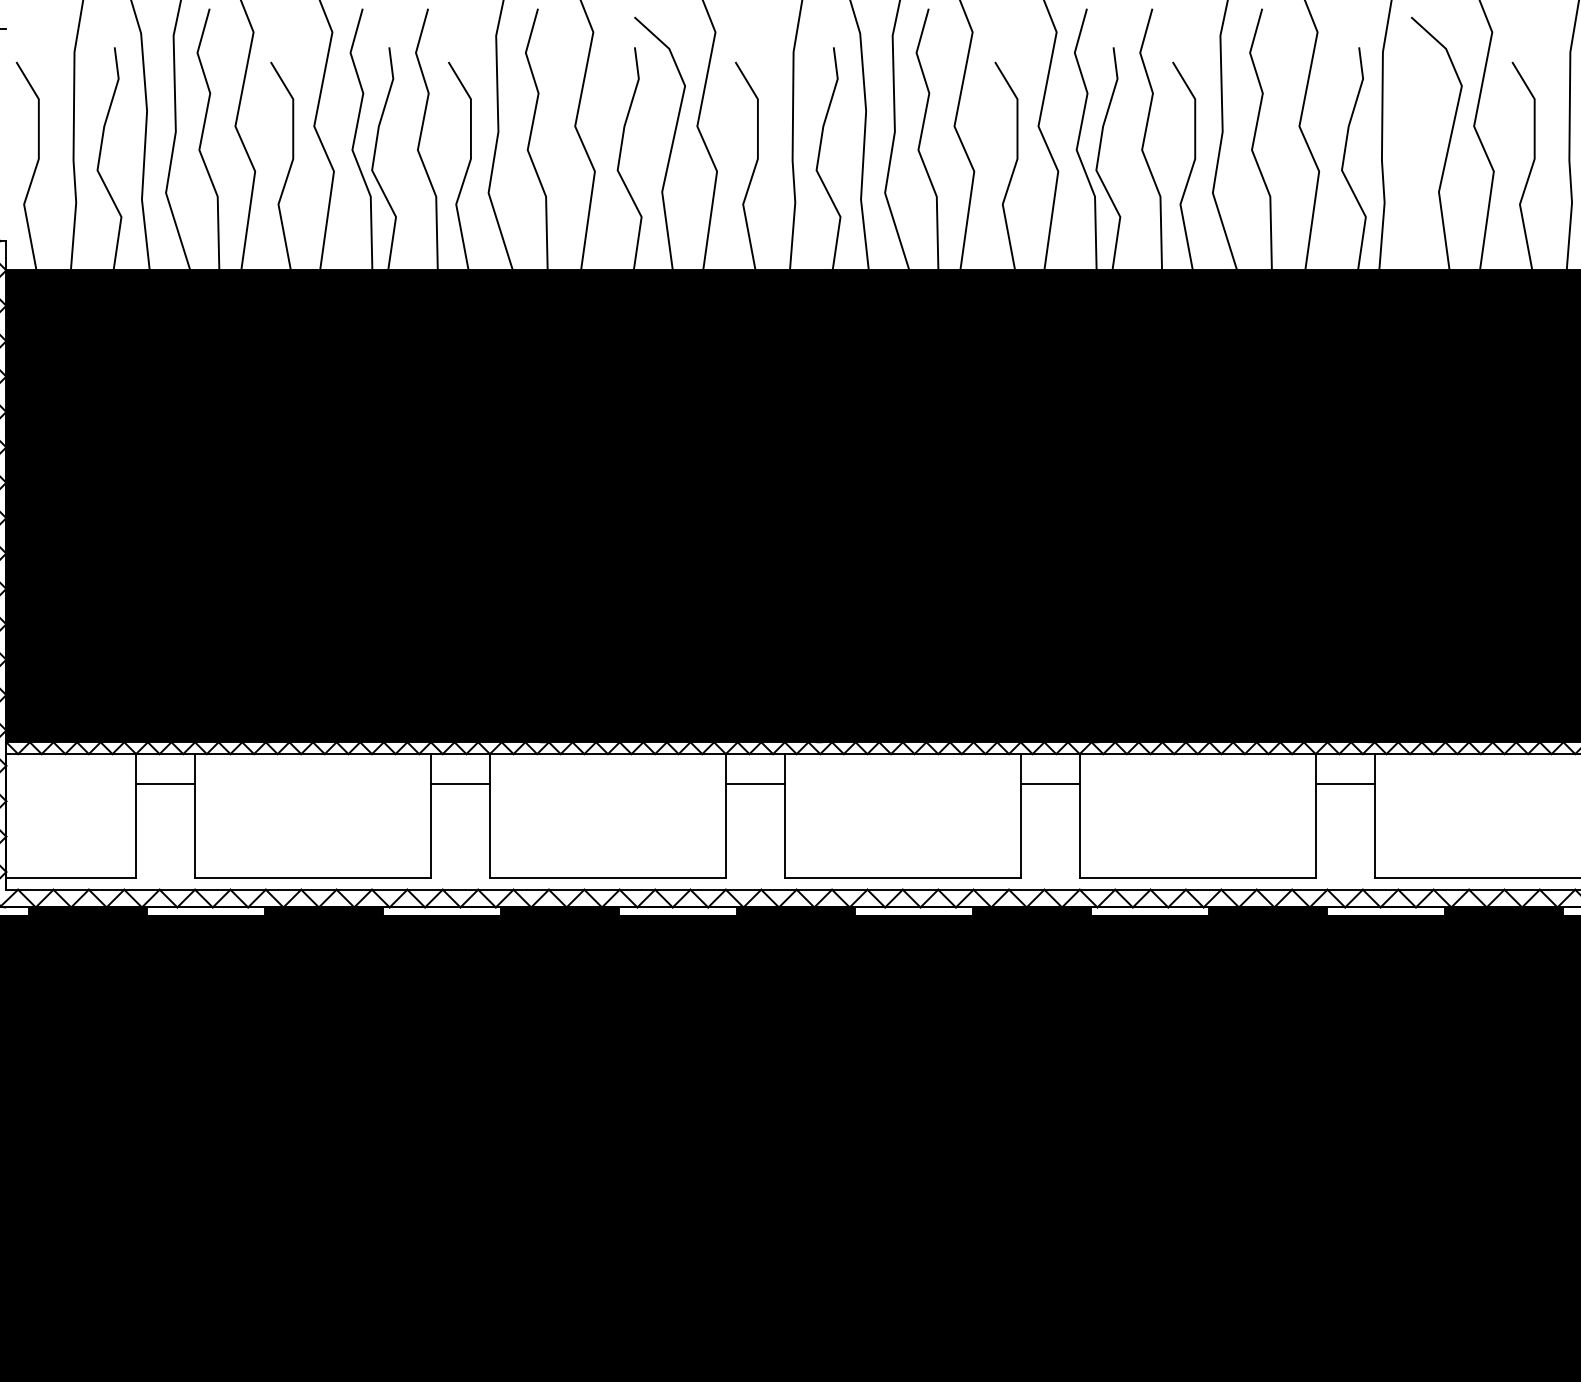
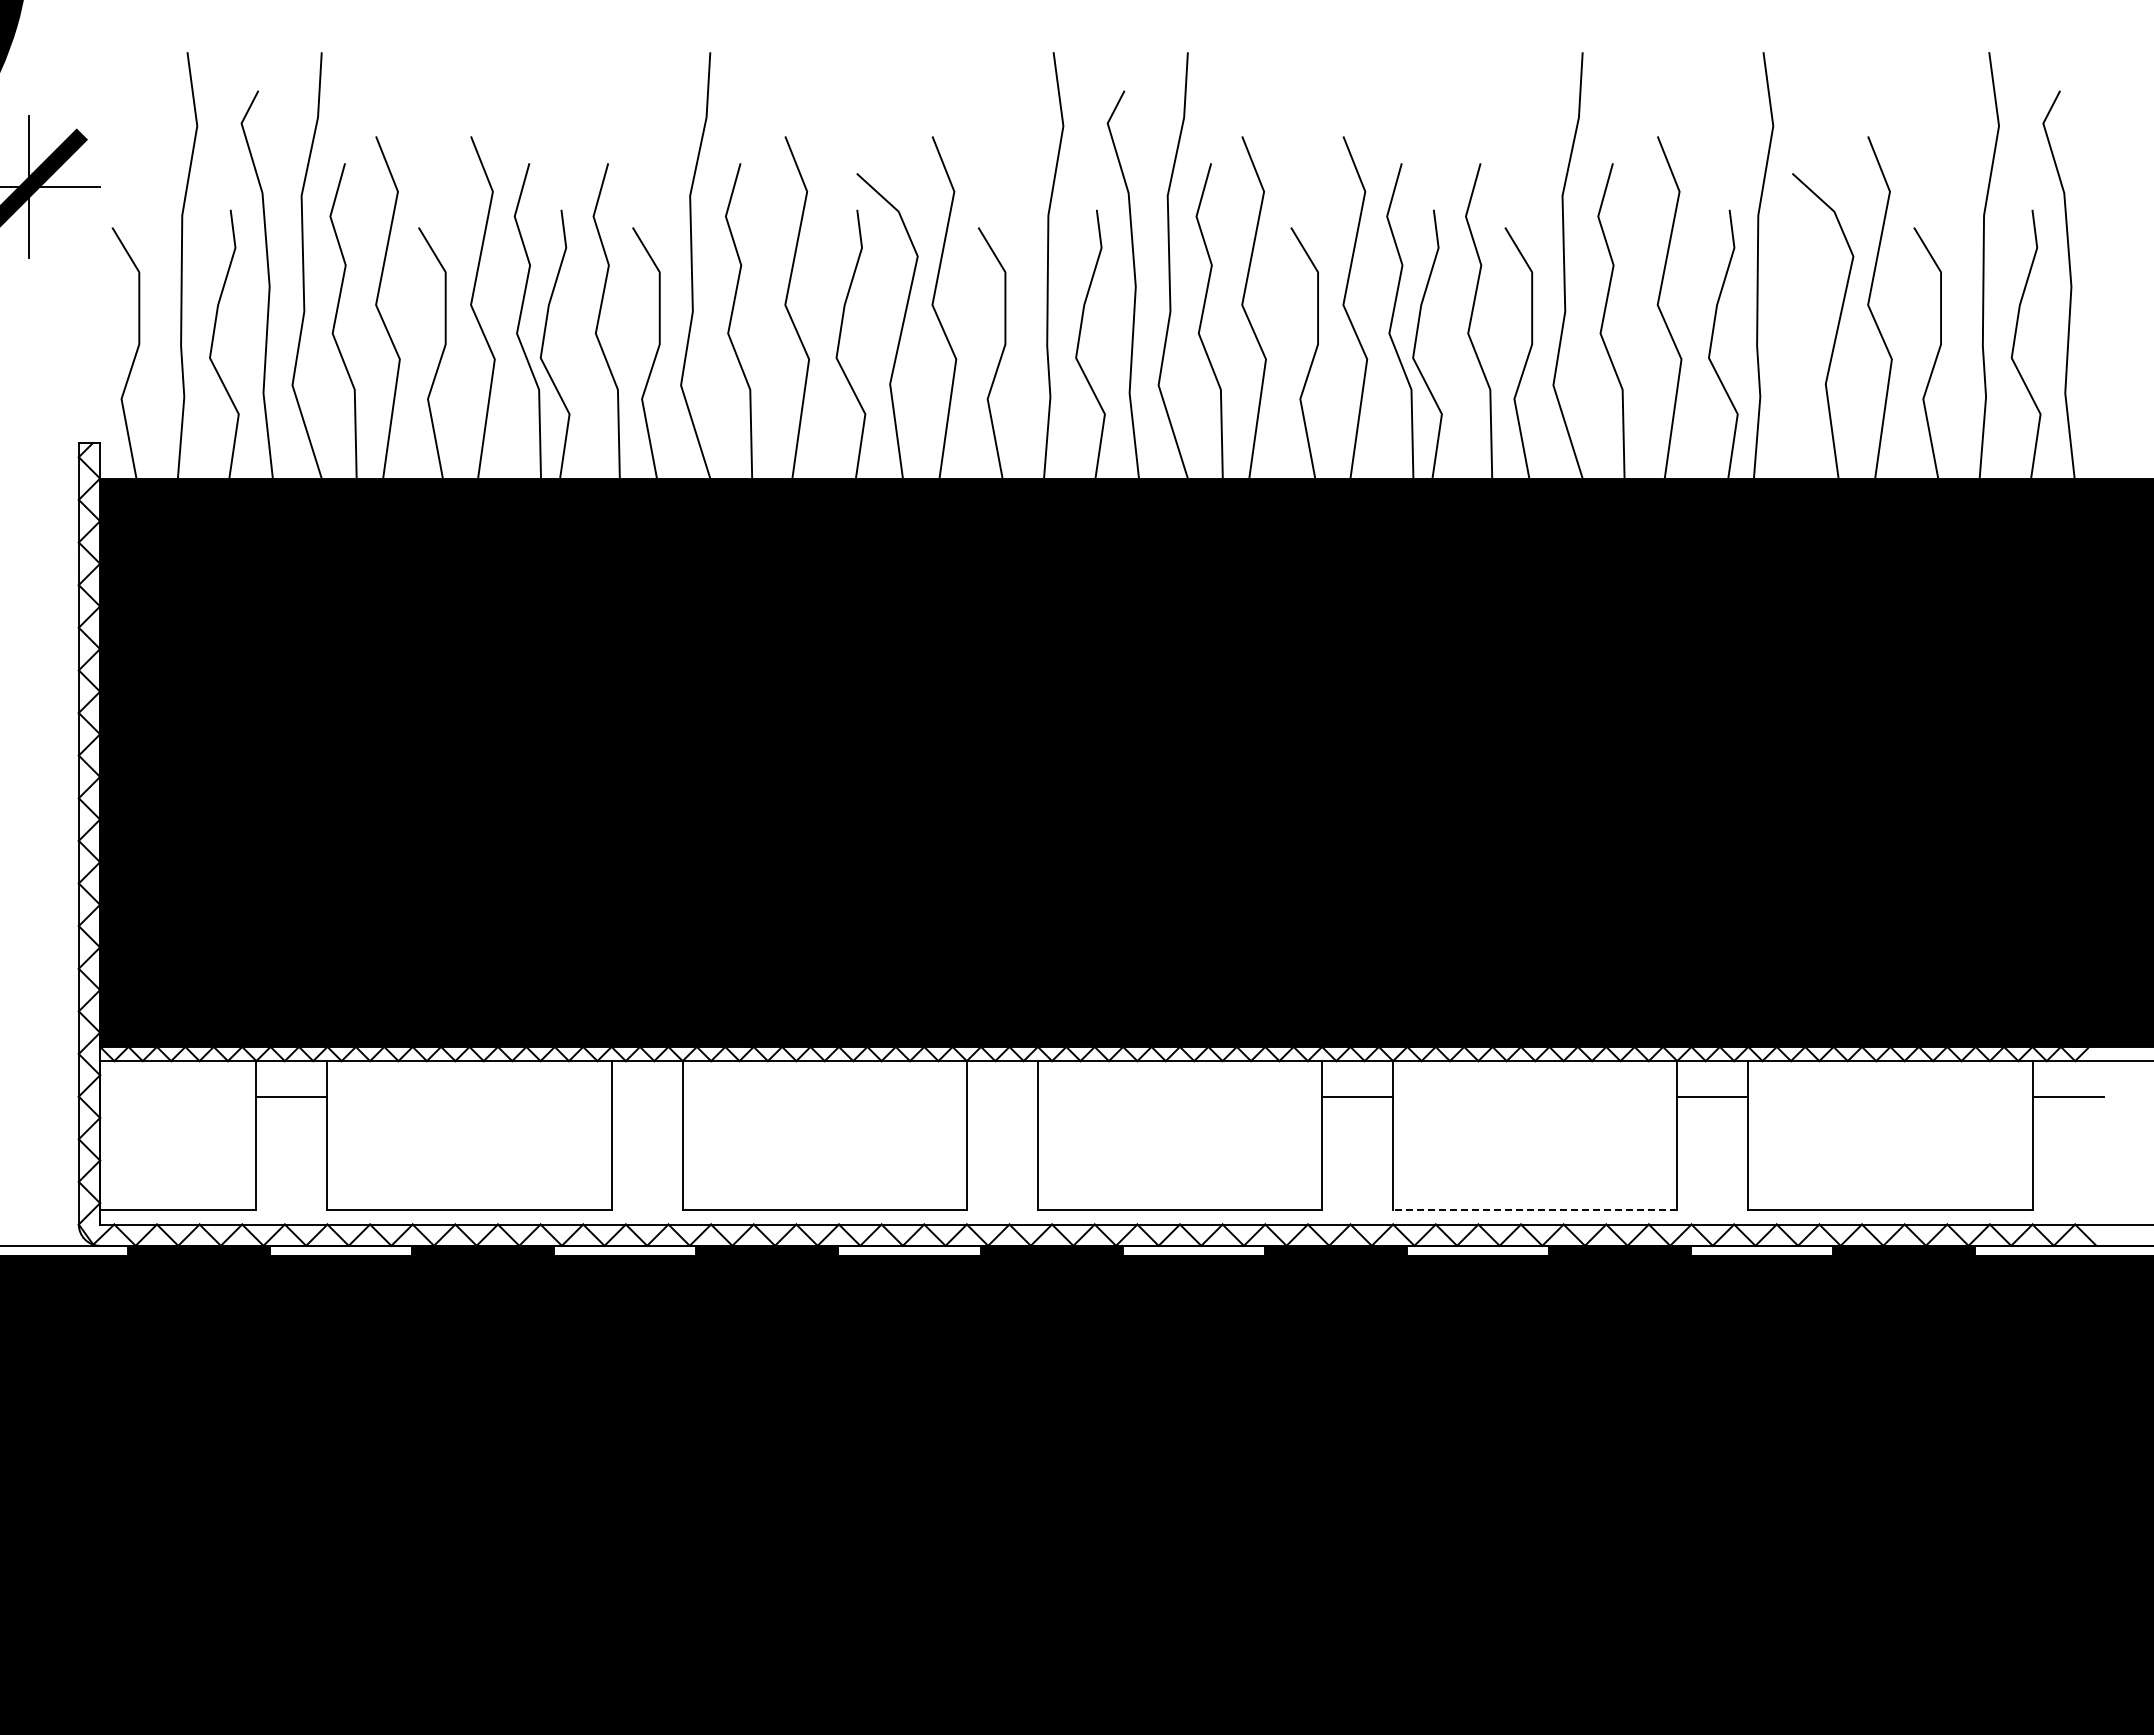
line: (459, 783) -> (646, 1096), removed
line: (754, 783) -> (1001, 1096), removed
line: (1197, 878) -> (1534, 1210), solid -> dashed

